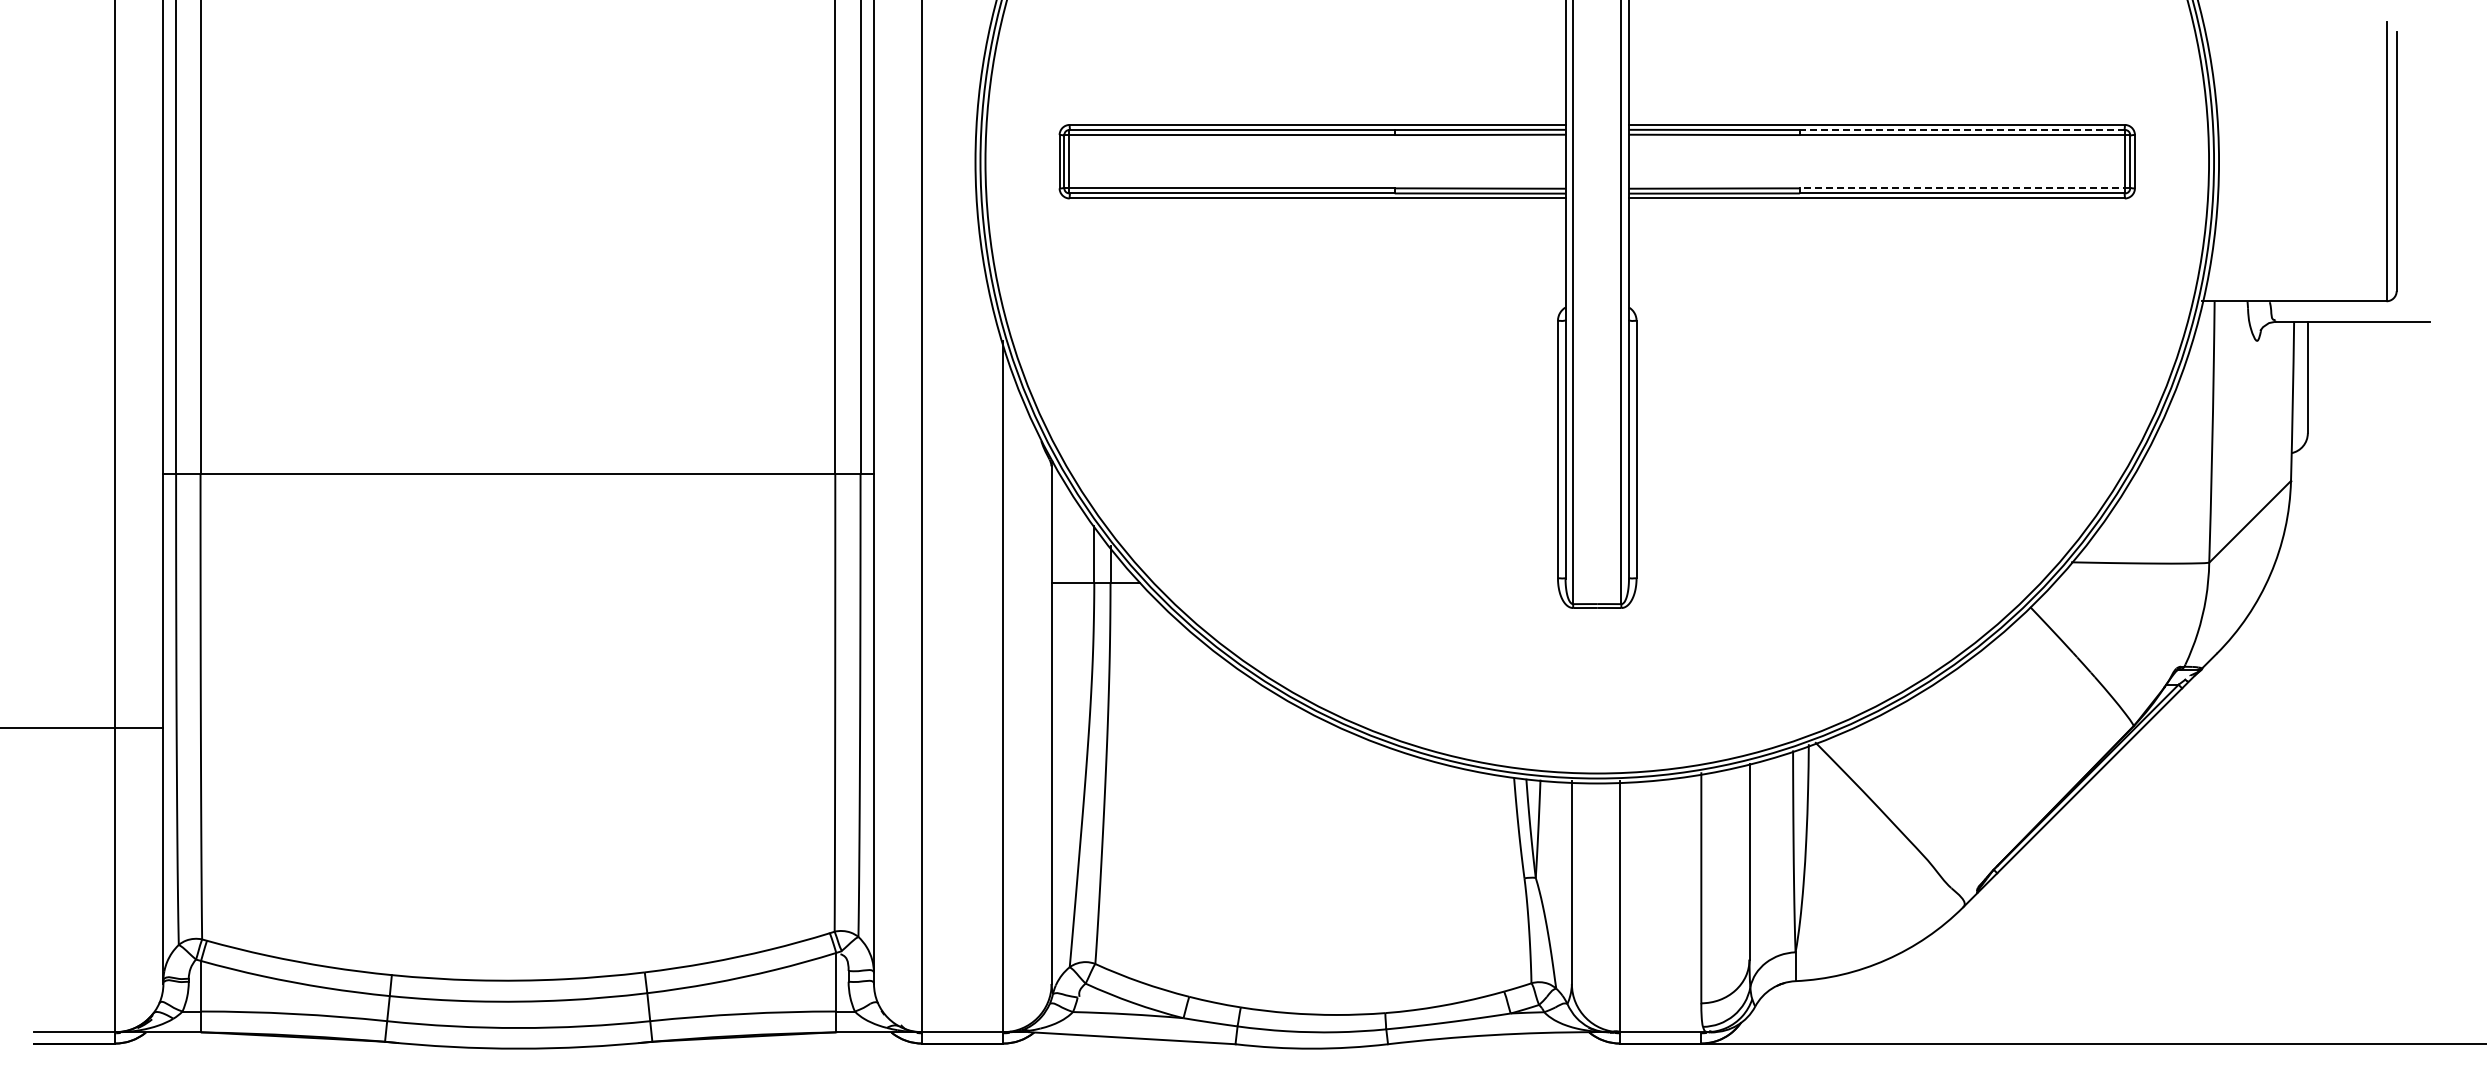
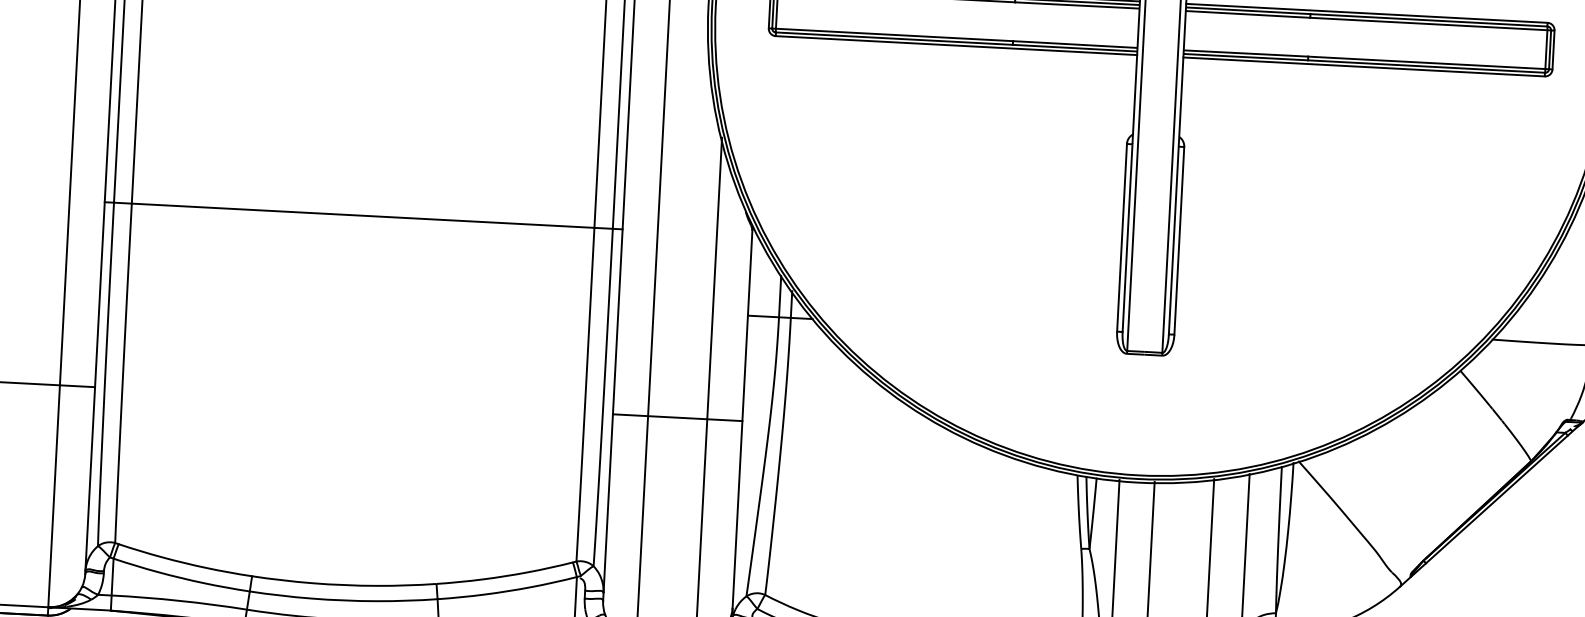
line: (1962, 130) -> (1429, 20), dashed -> solid
line: (1964, 188) -> (1428, 63), dashed -> solid
line: (962, 727) -> (677, 417), added

